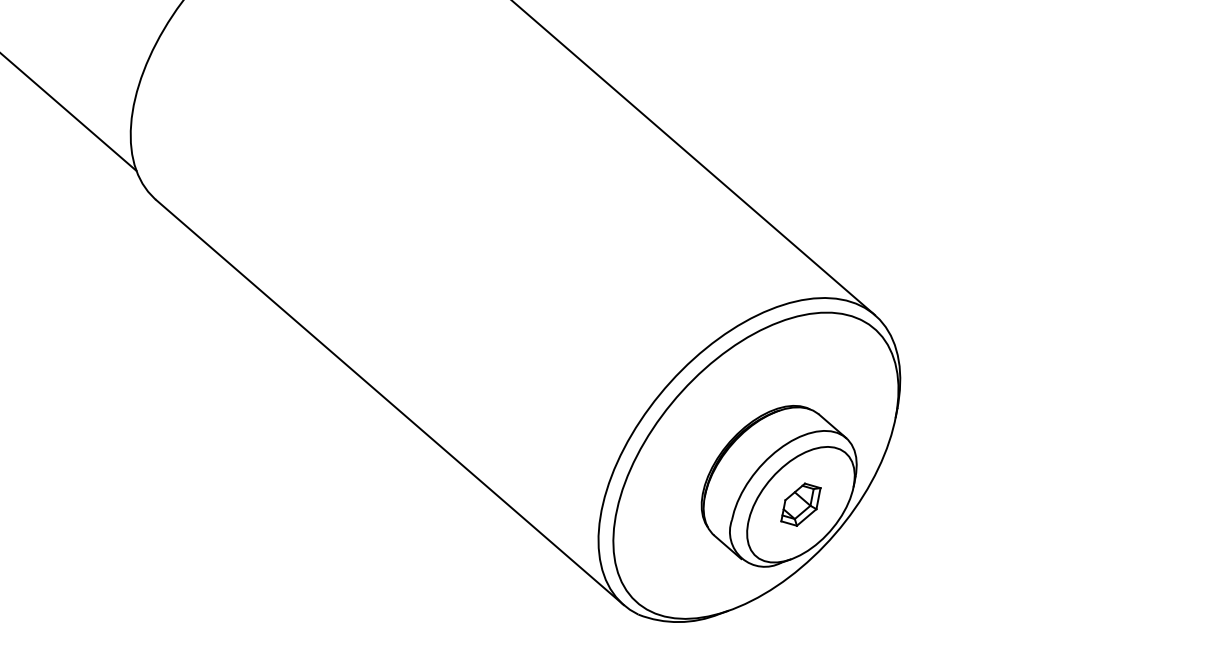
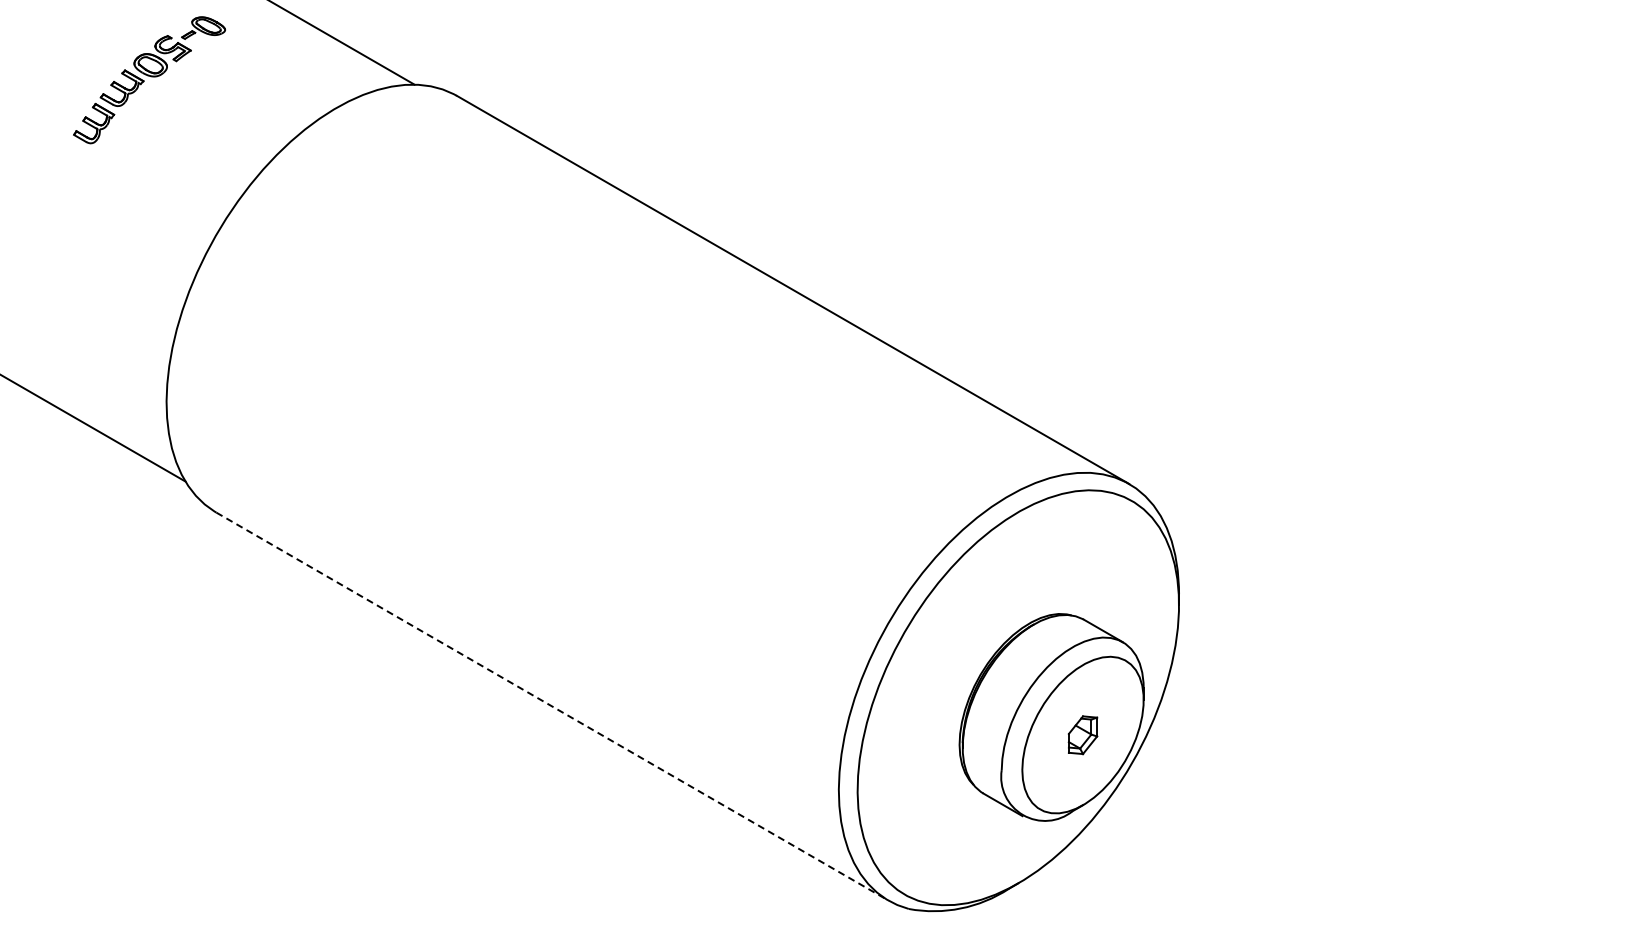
line: (389, 402) -> (552, 706), solid -> dashed
part: (800, 504) -> (1082, 735), size x0.7

